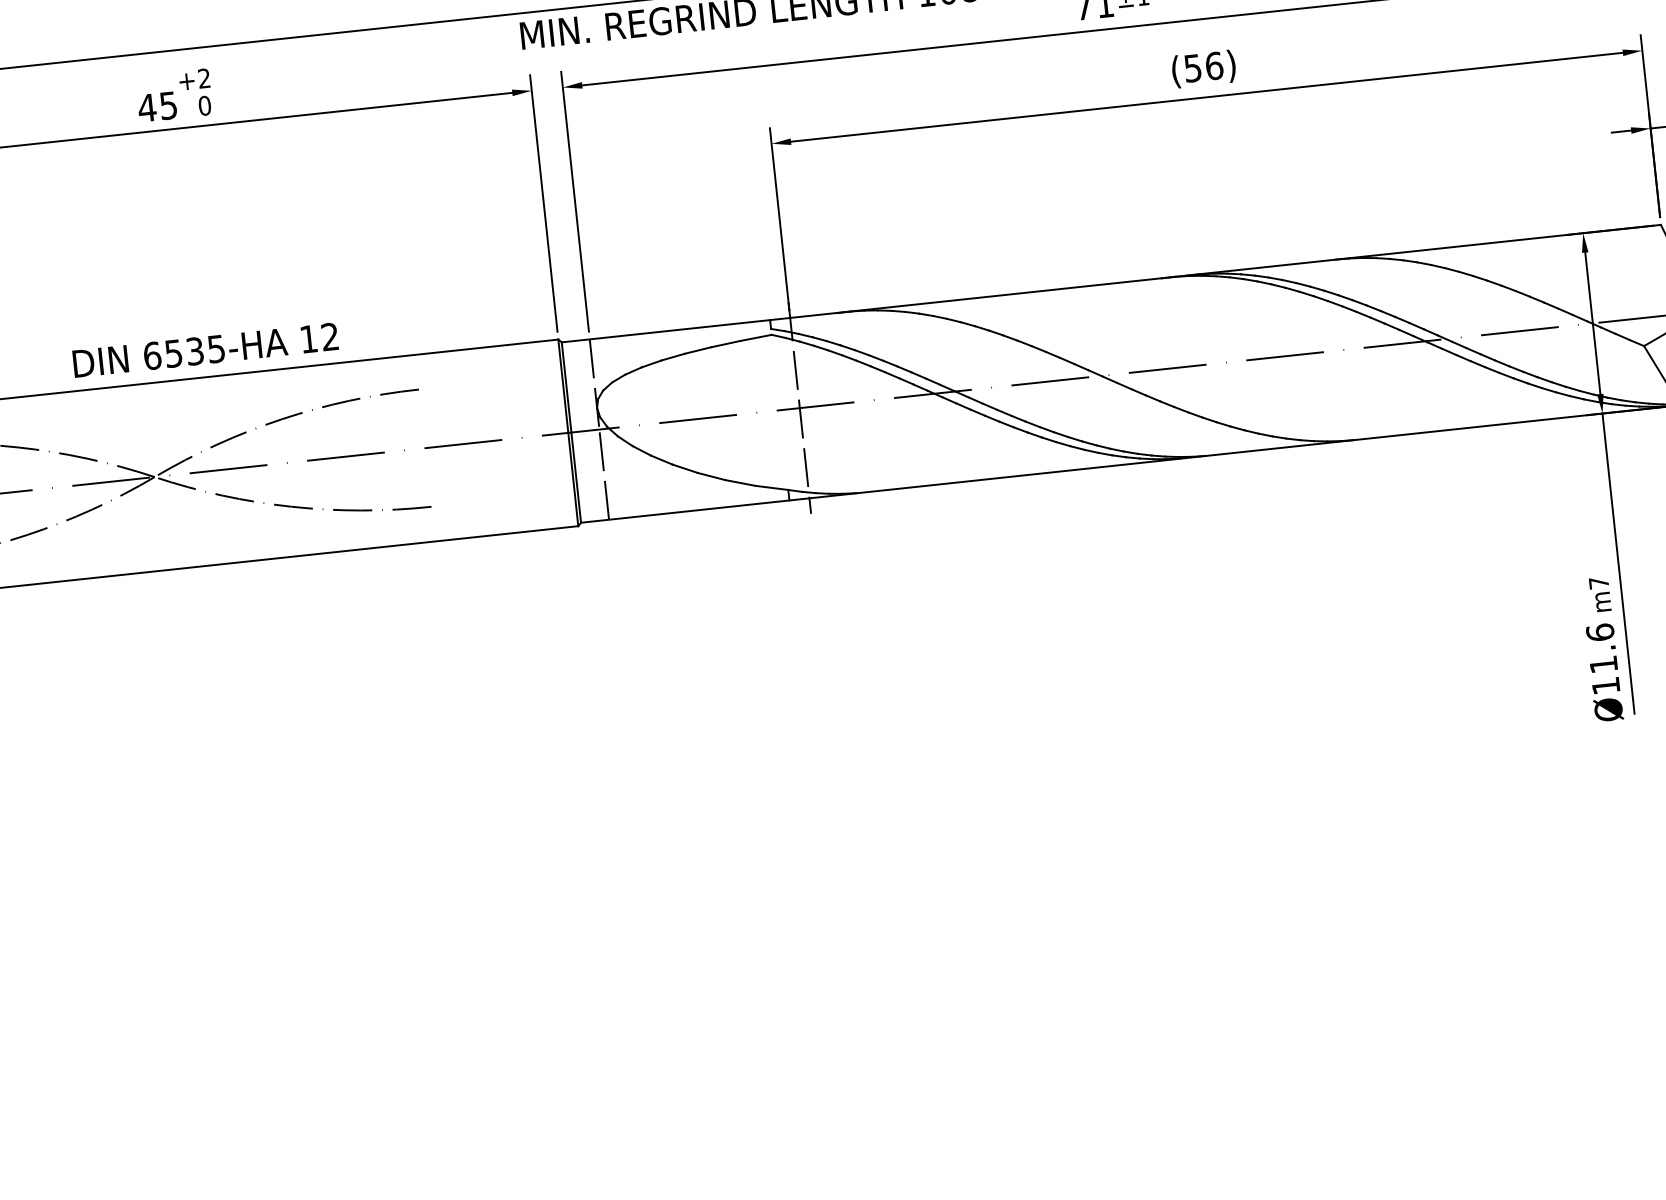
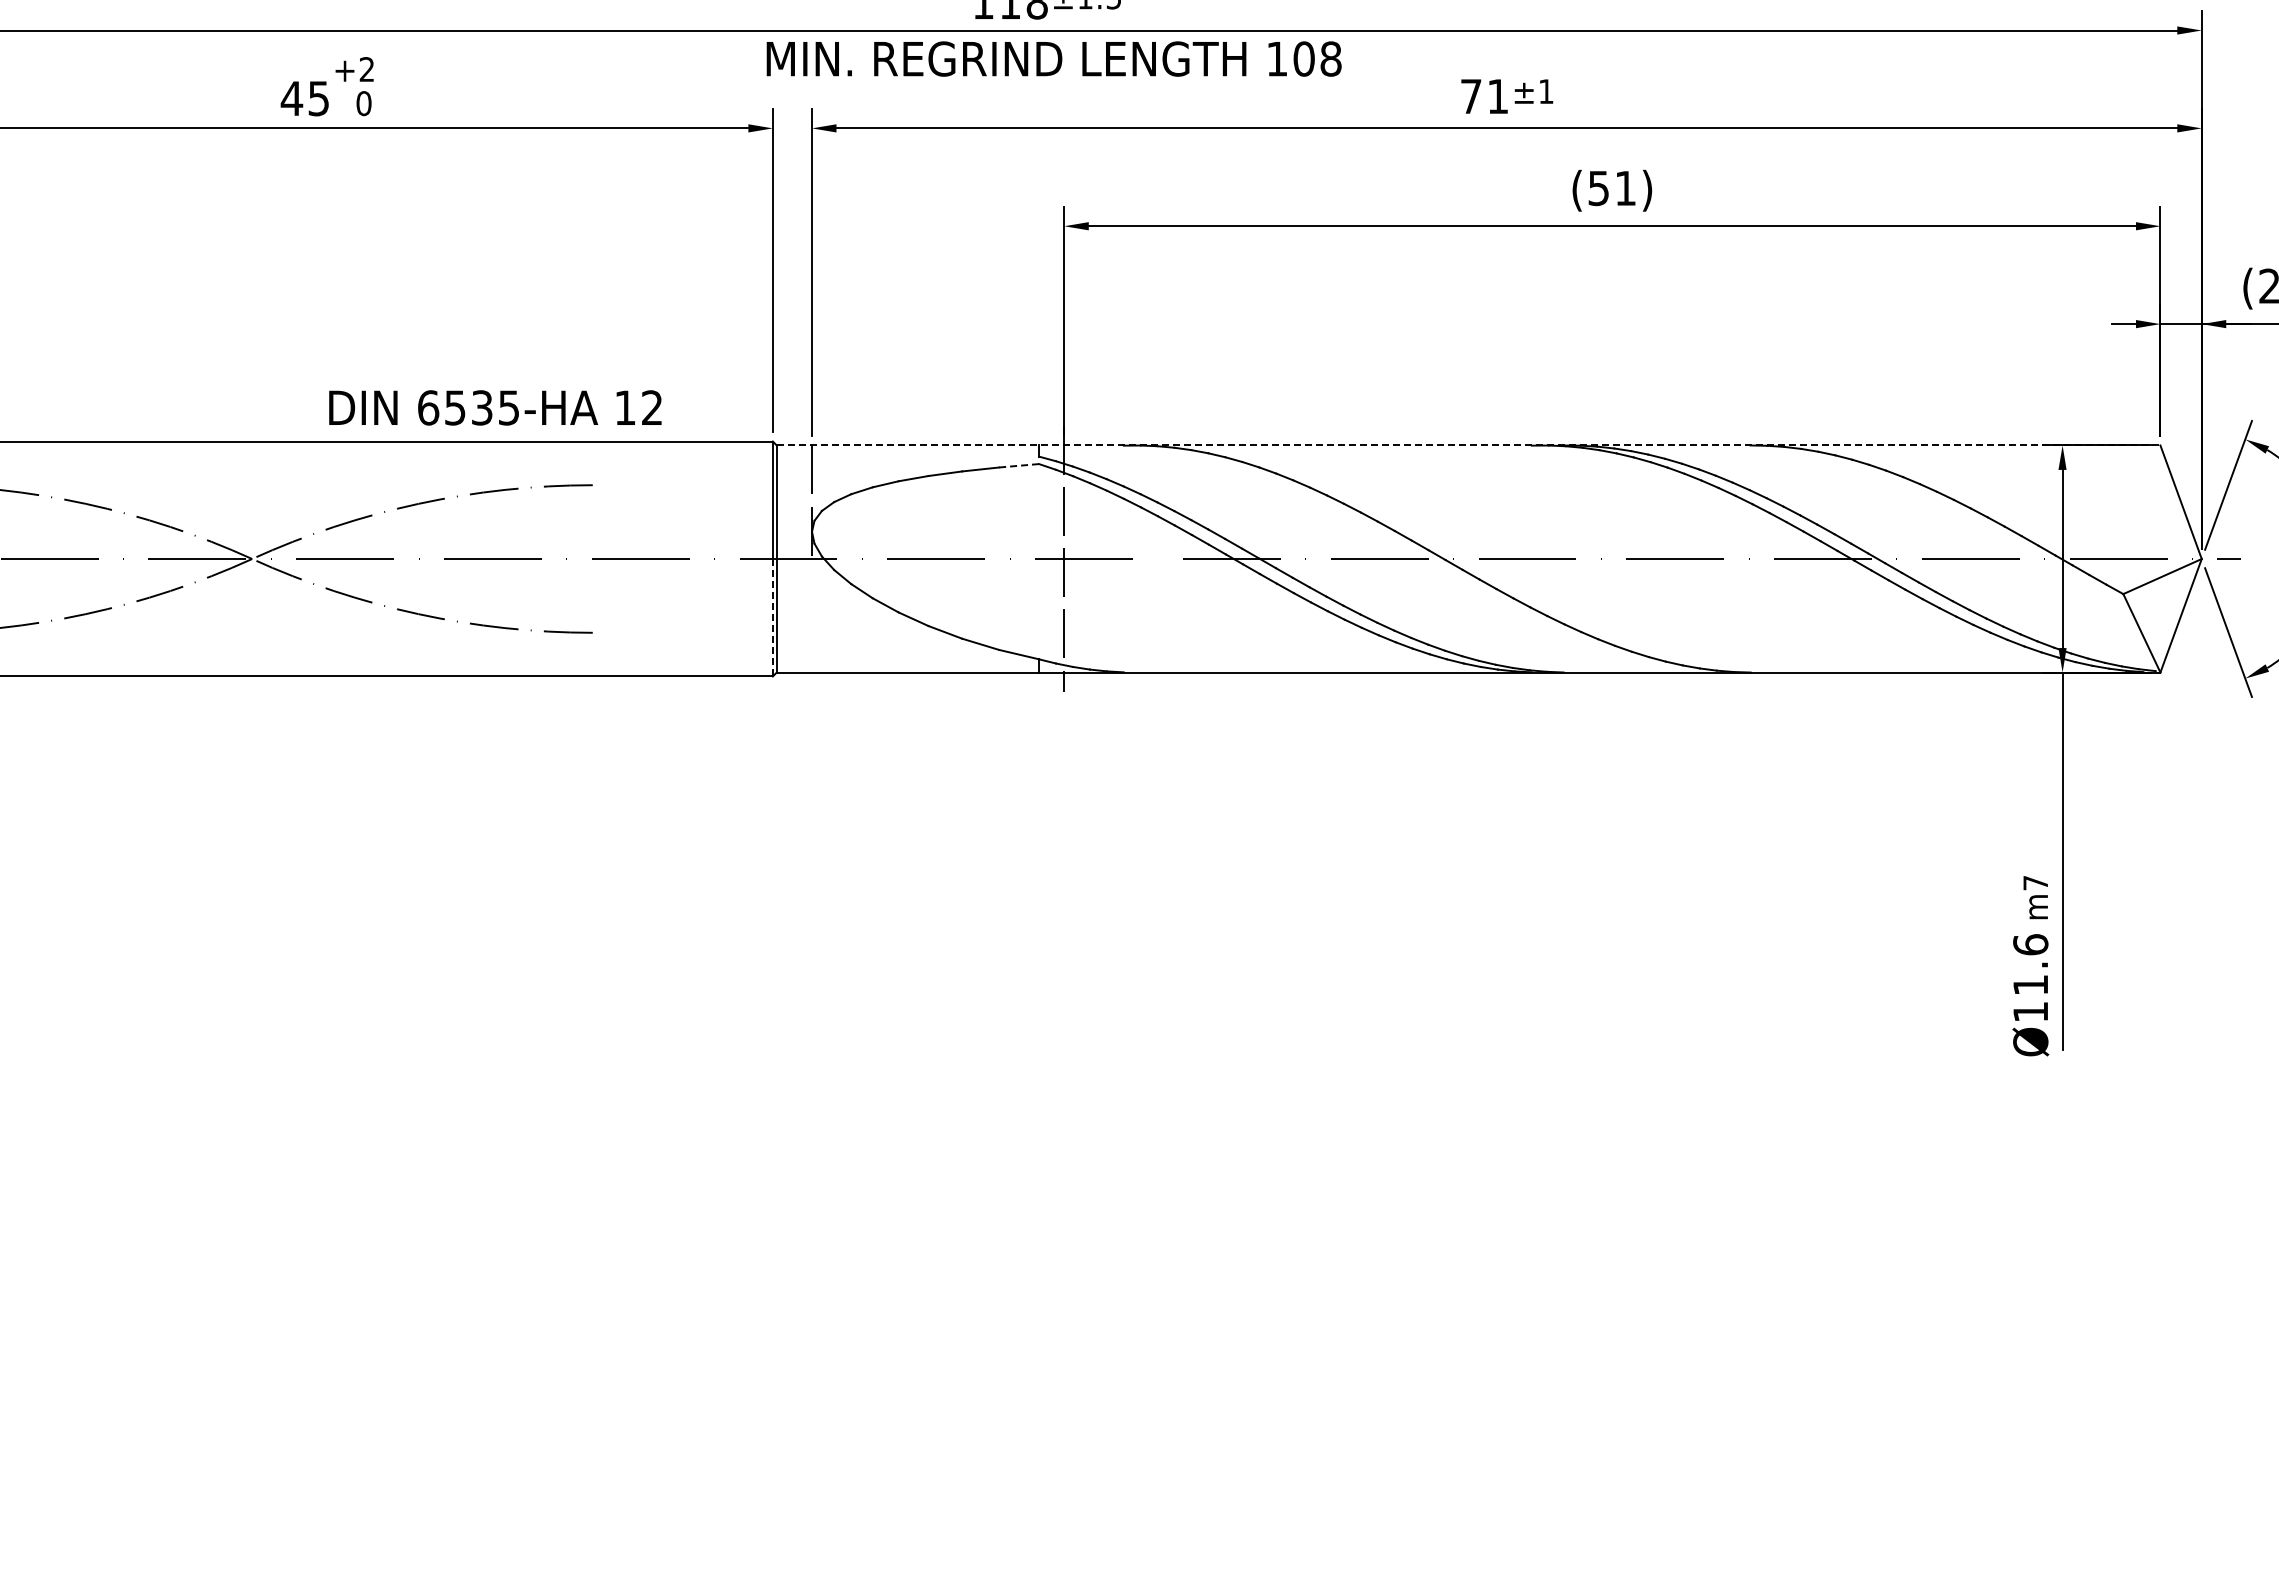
text: (1214, 66) -> (1625, 188), (56) -> (51)
line: (1111, 283) -> (1468, 445), solid -> dashed
line: (756, 337) -> (1019, 465), solid -> dashed
text: (205, 349) -> (495, 407), moved
line: (604, 474) -> (812, 615), removed
line: (572, 479) -> (772, 617), solid -> dashed

